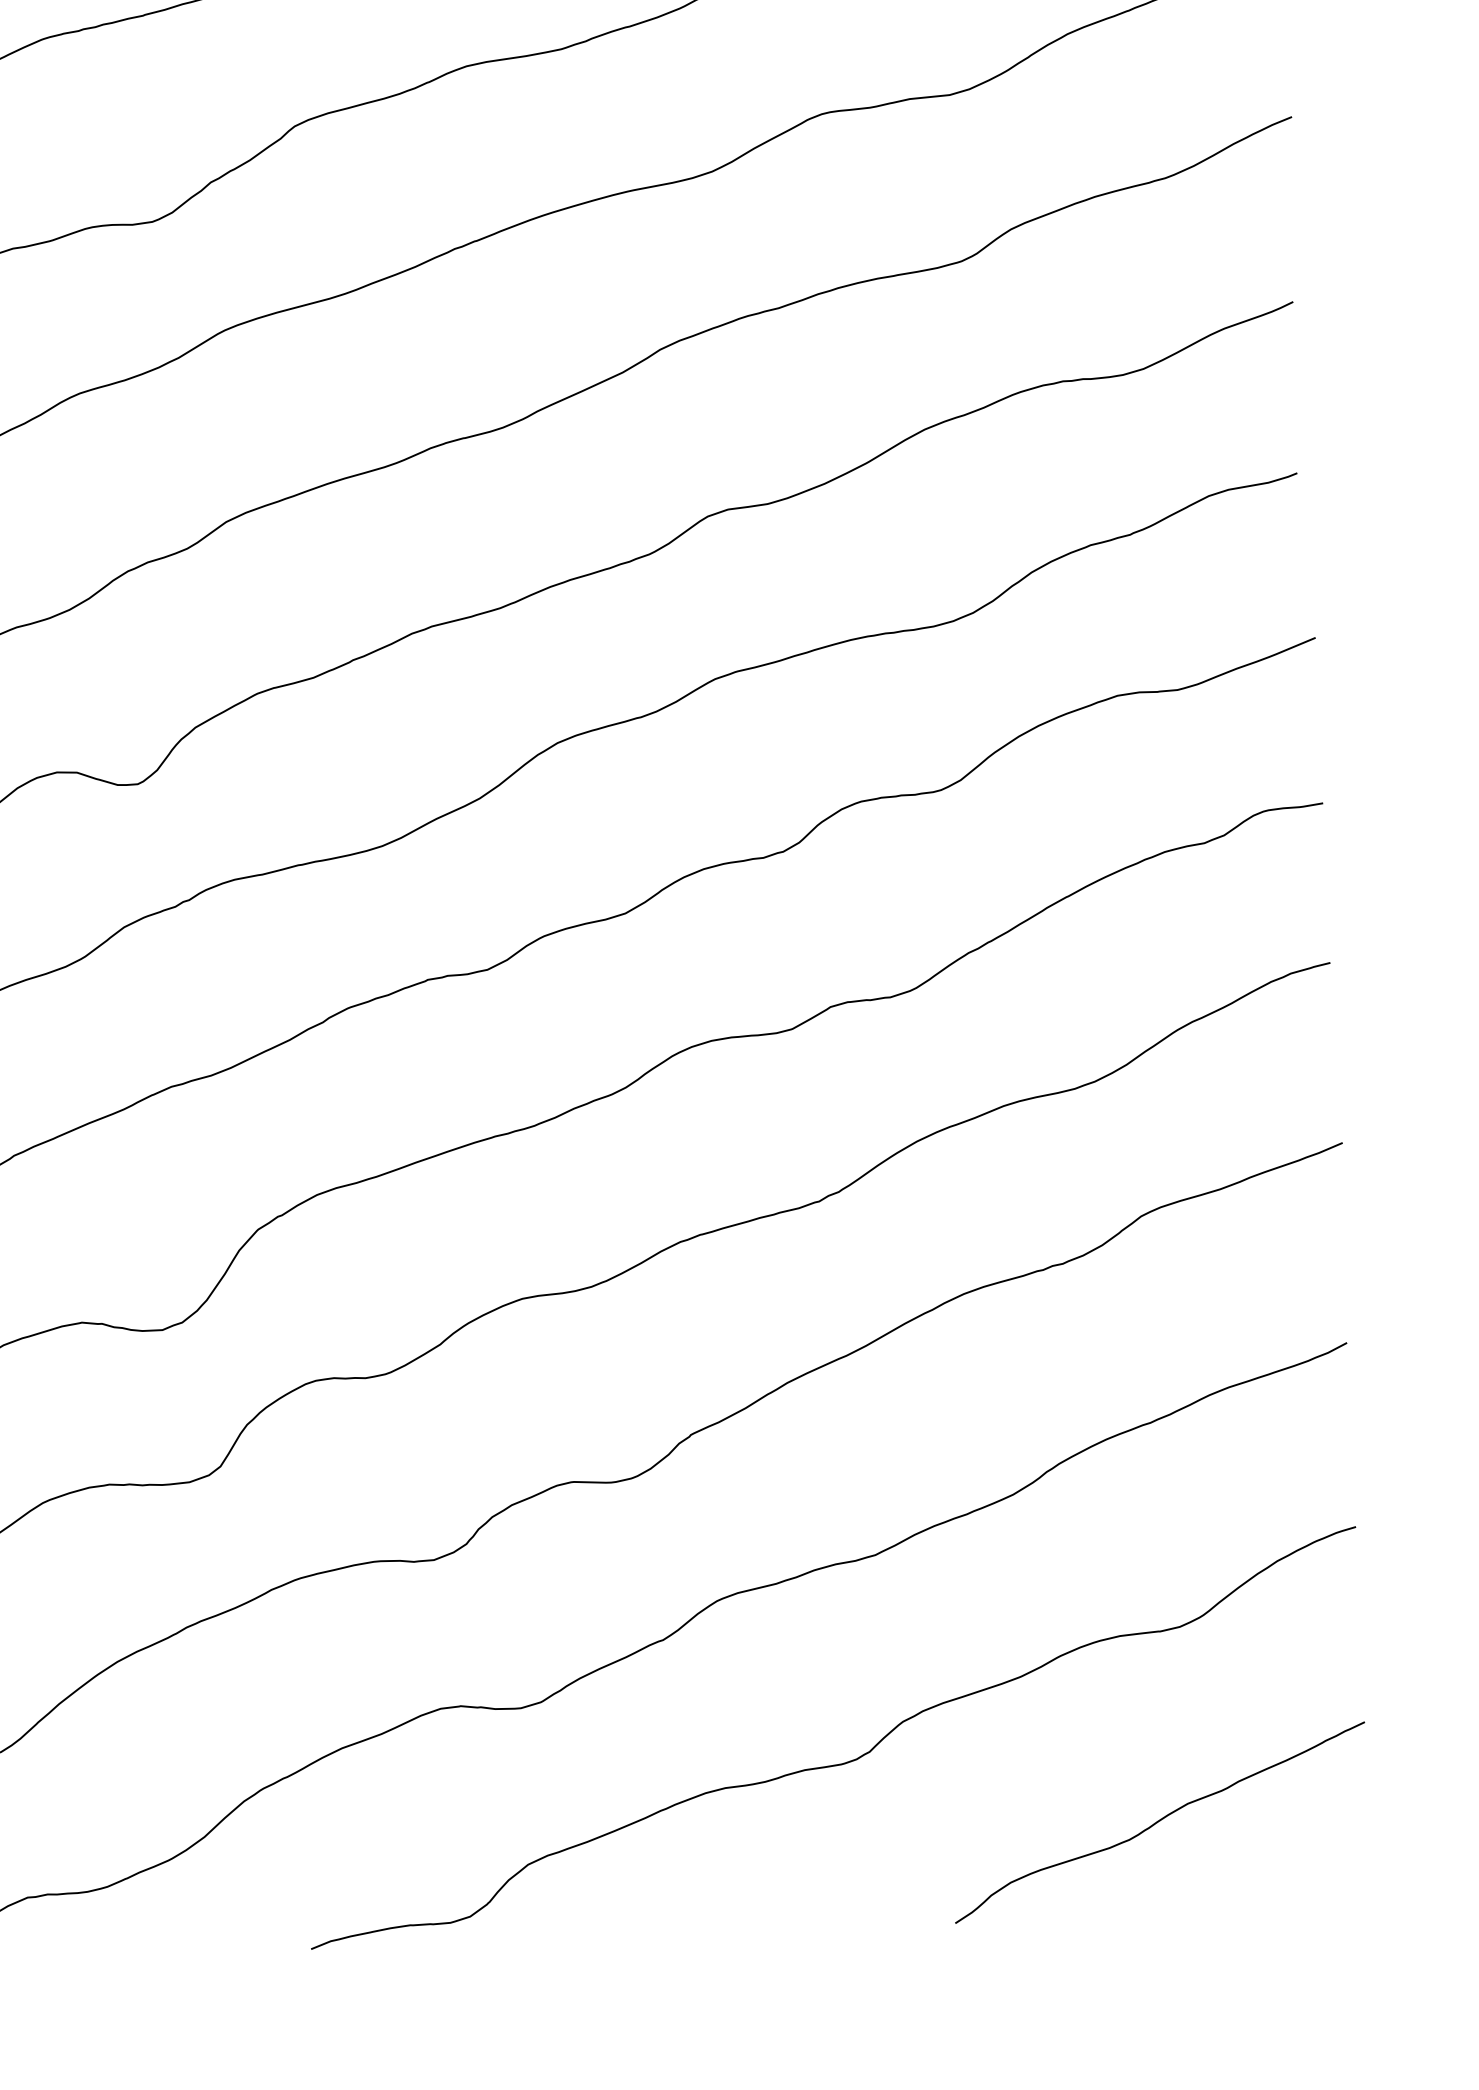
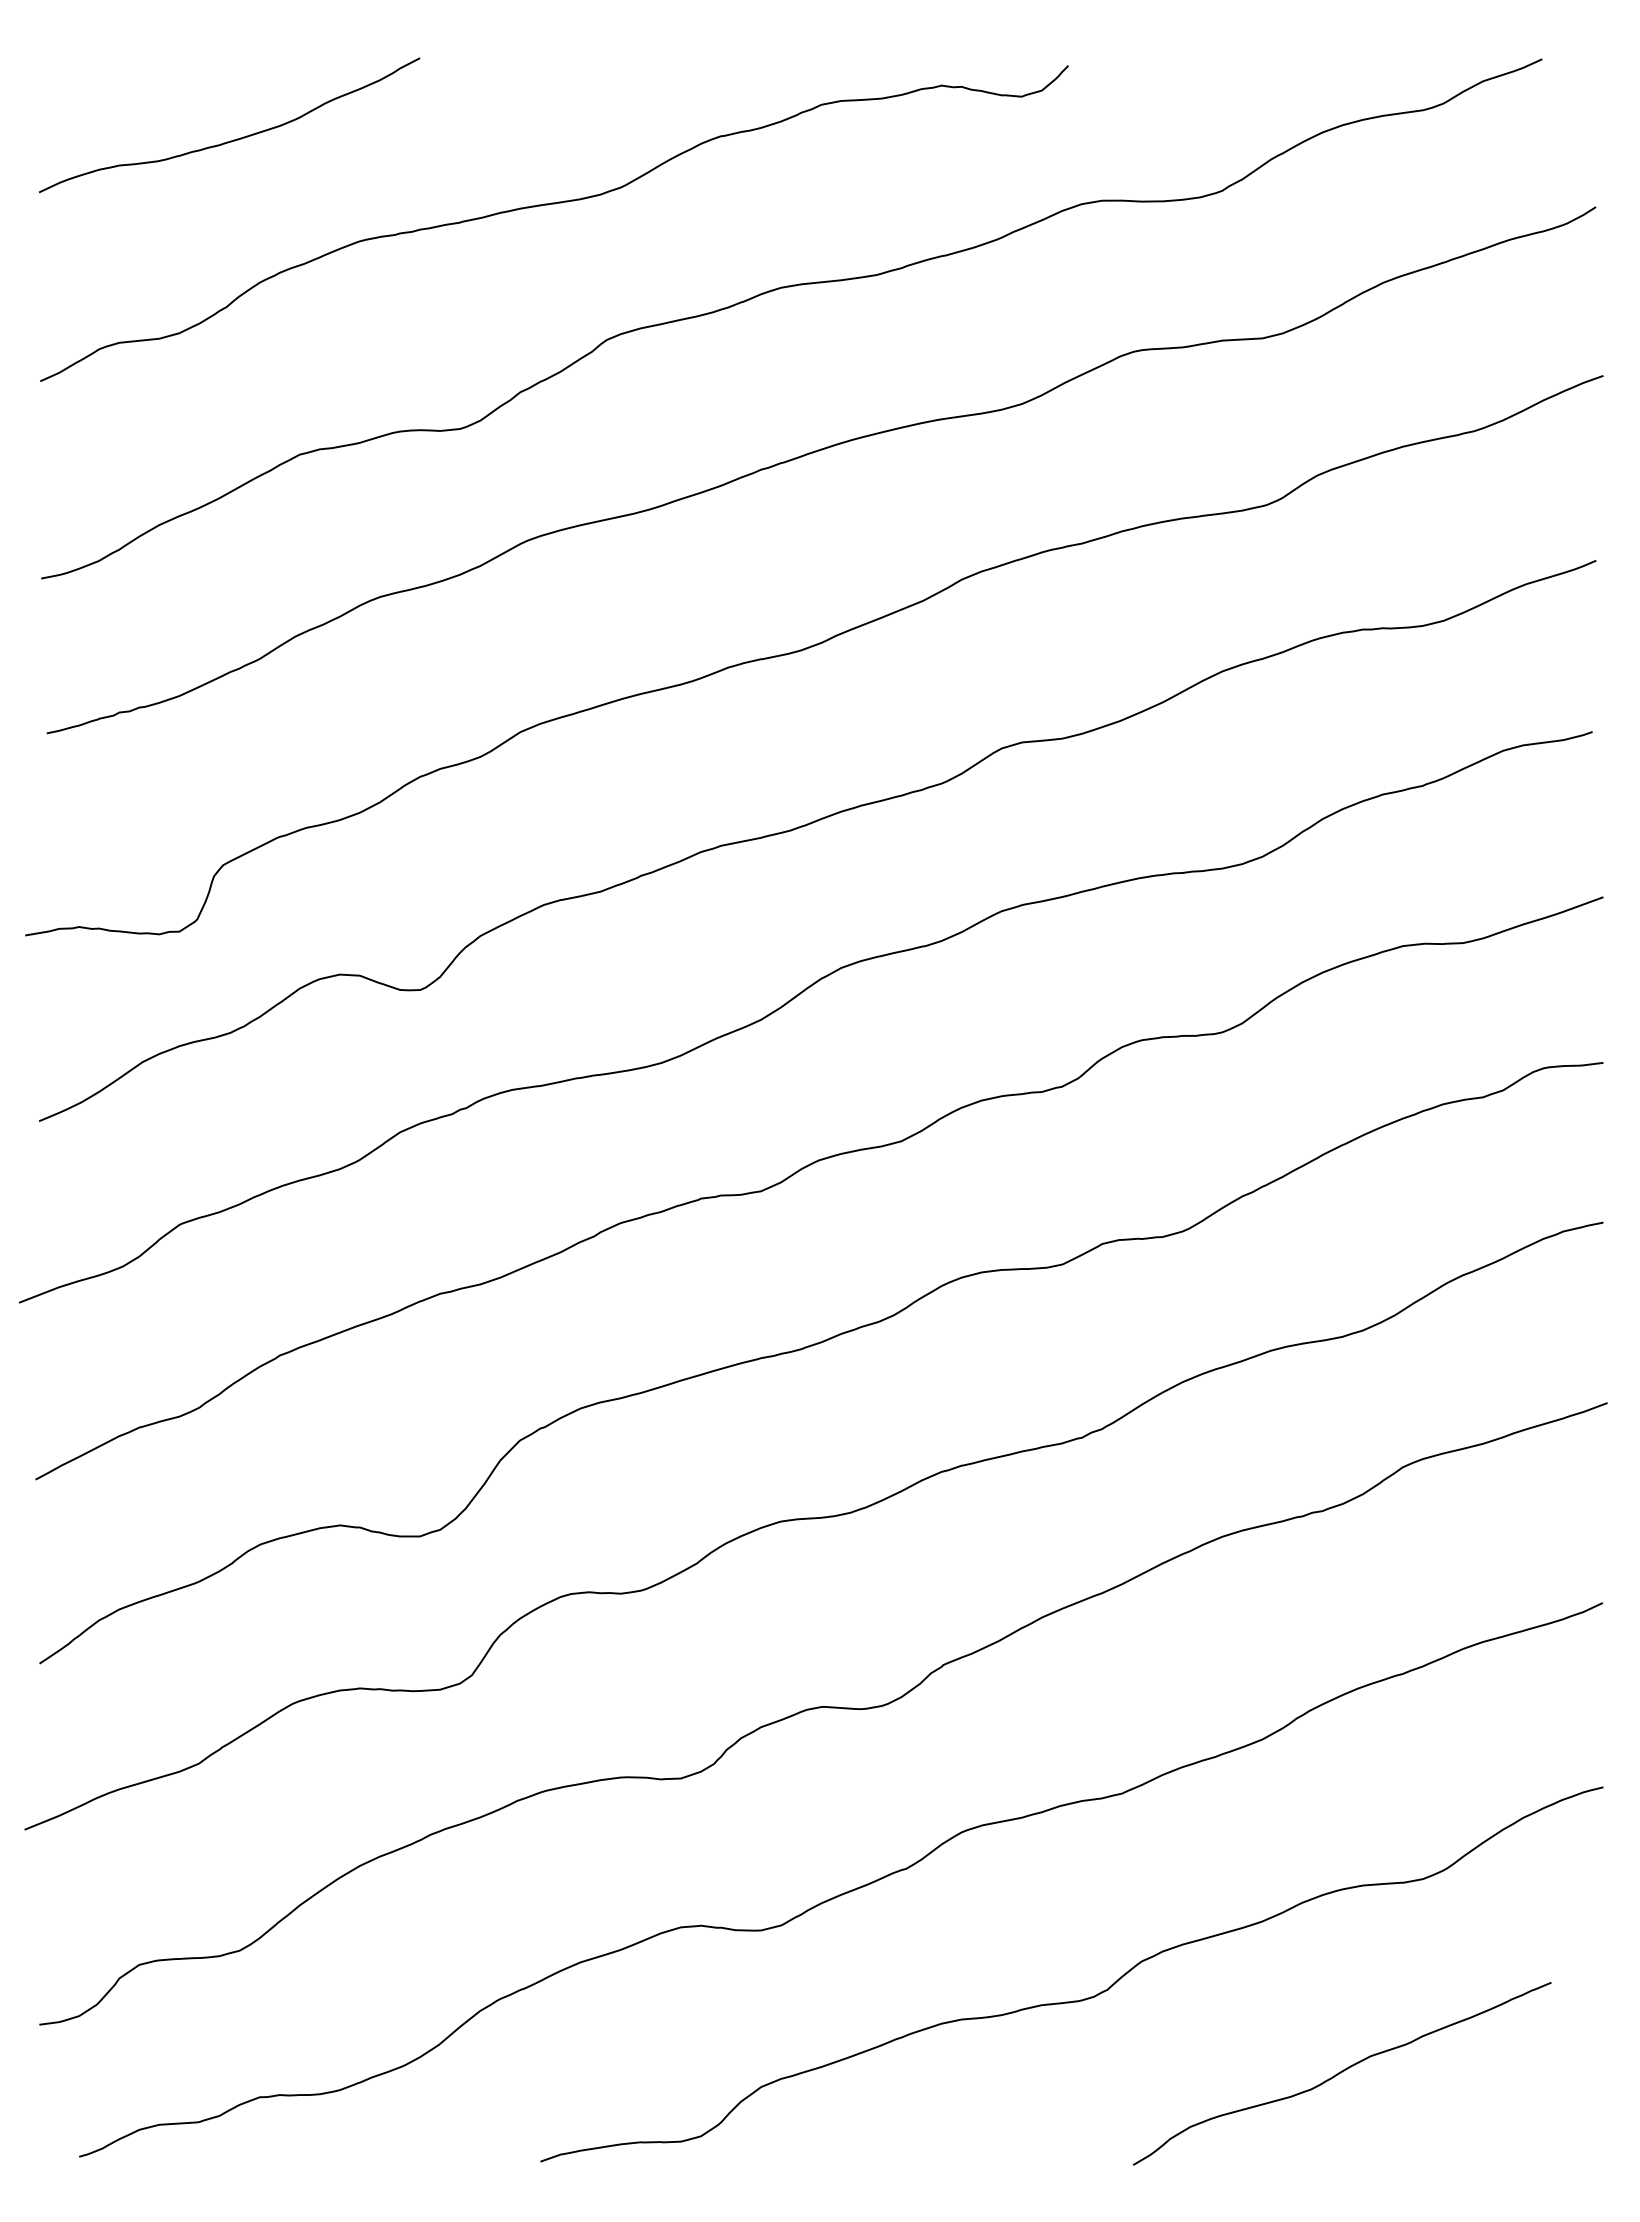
curve: (1160, 1821) -> (1342, 2072), moved

